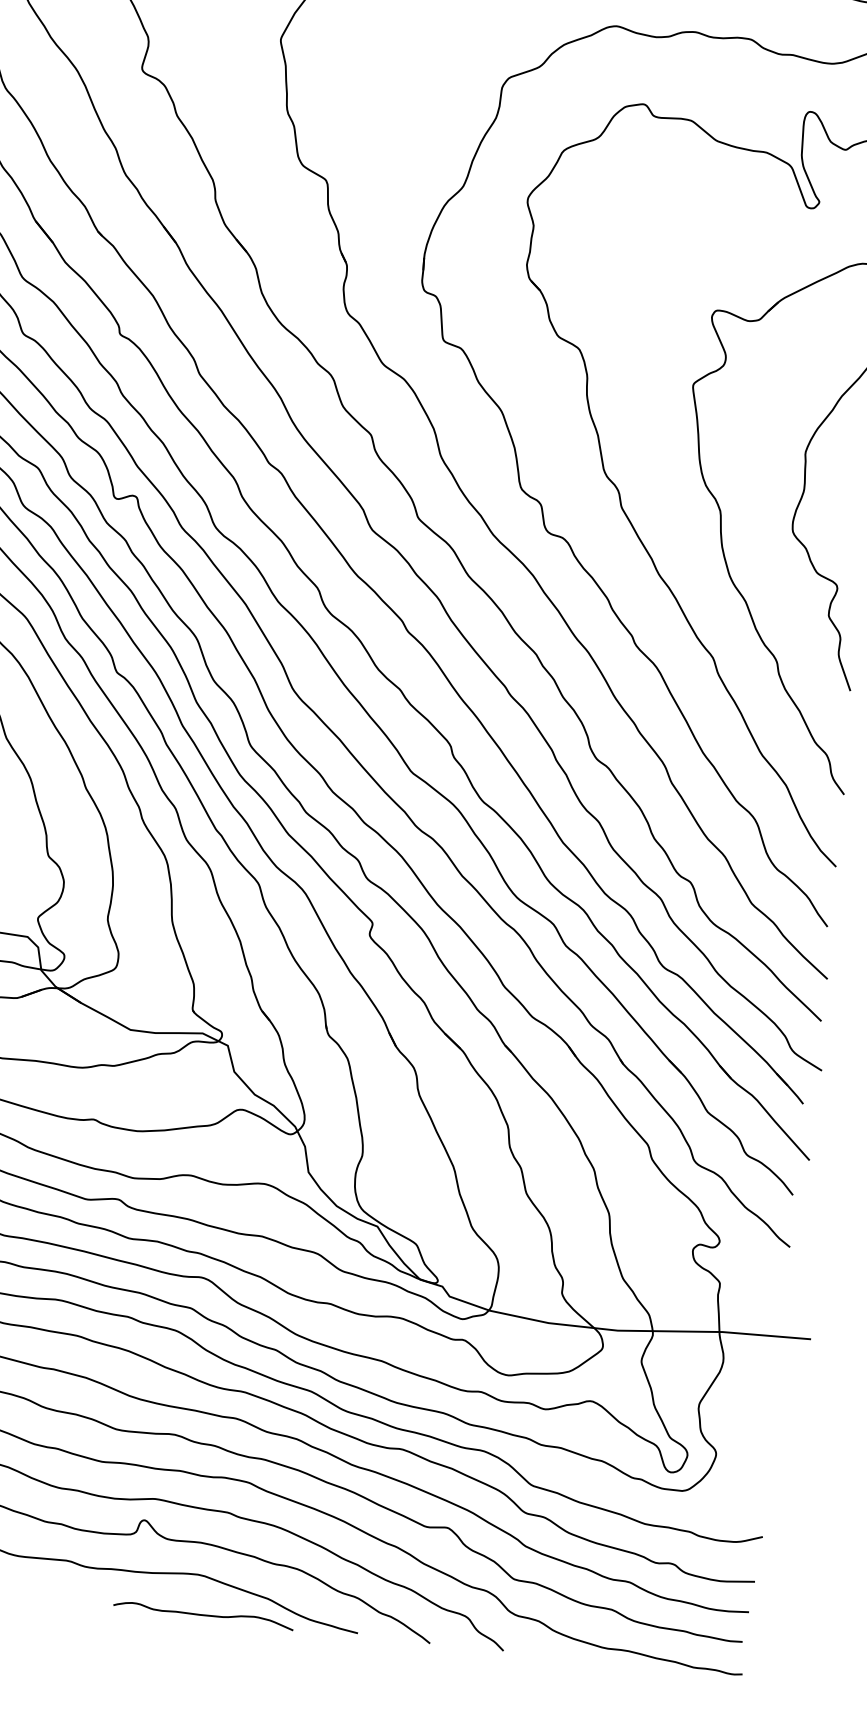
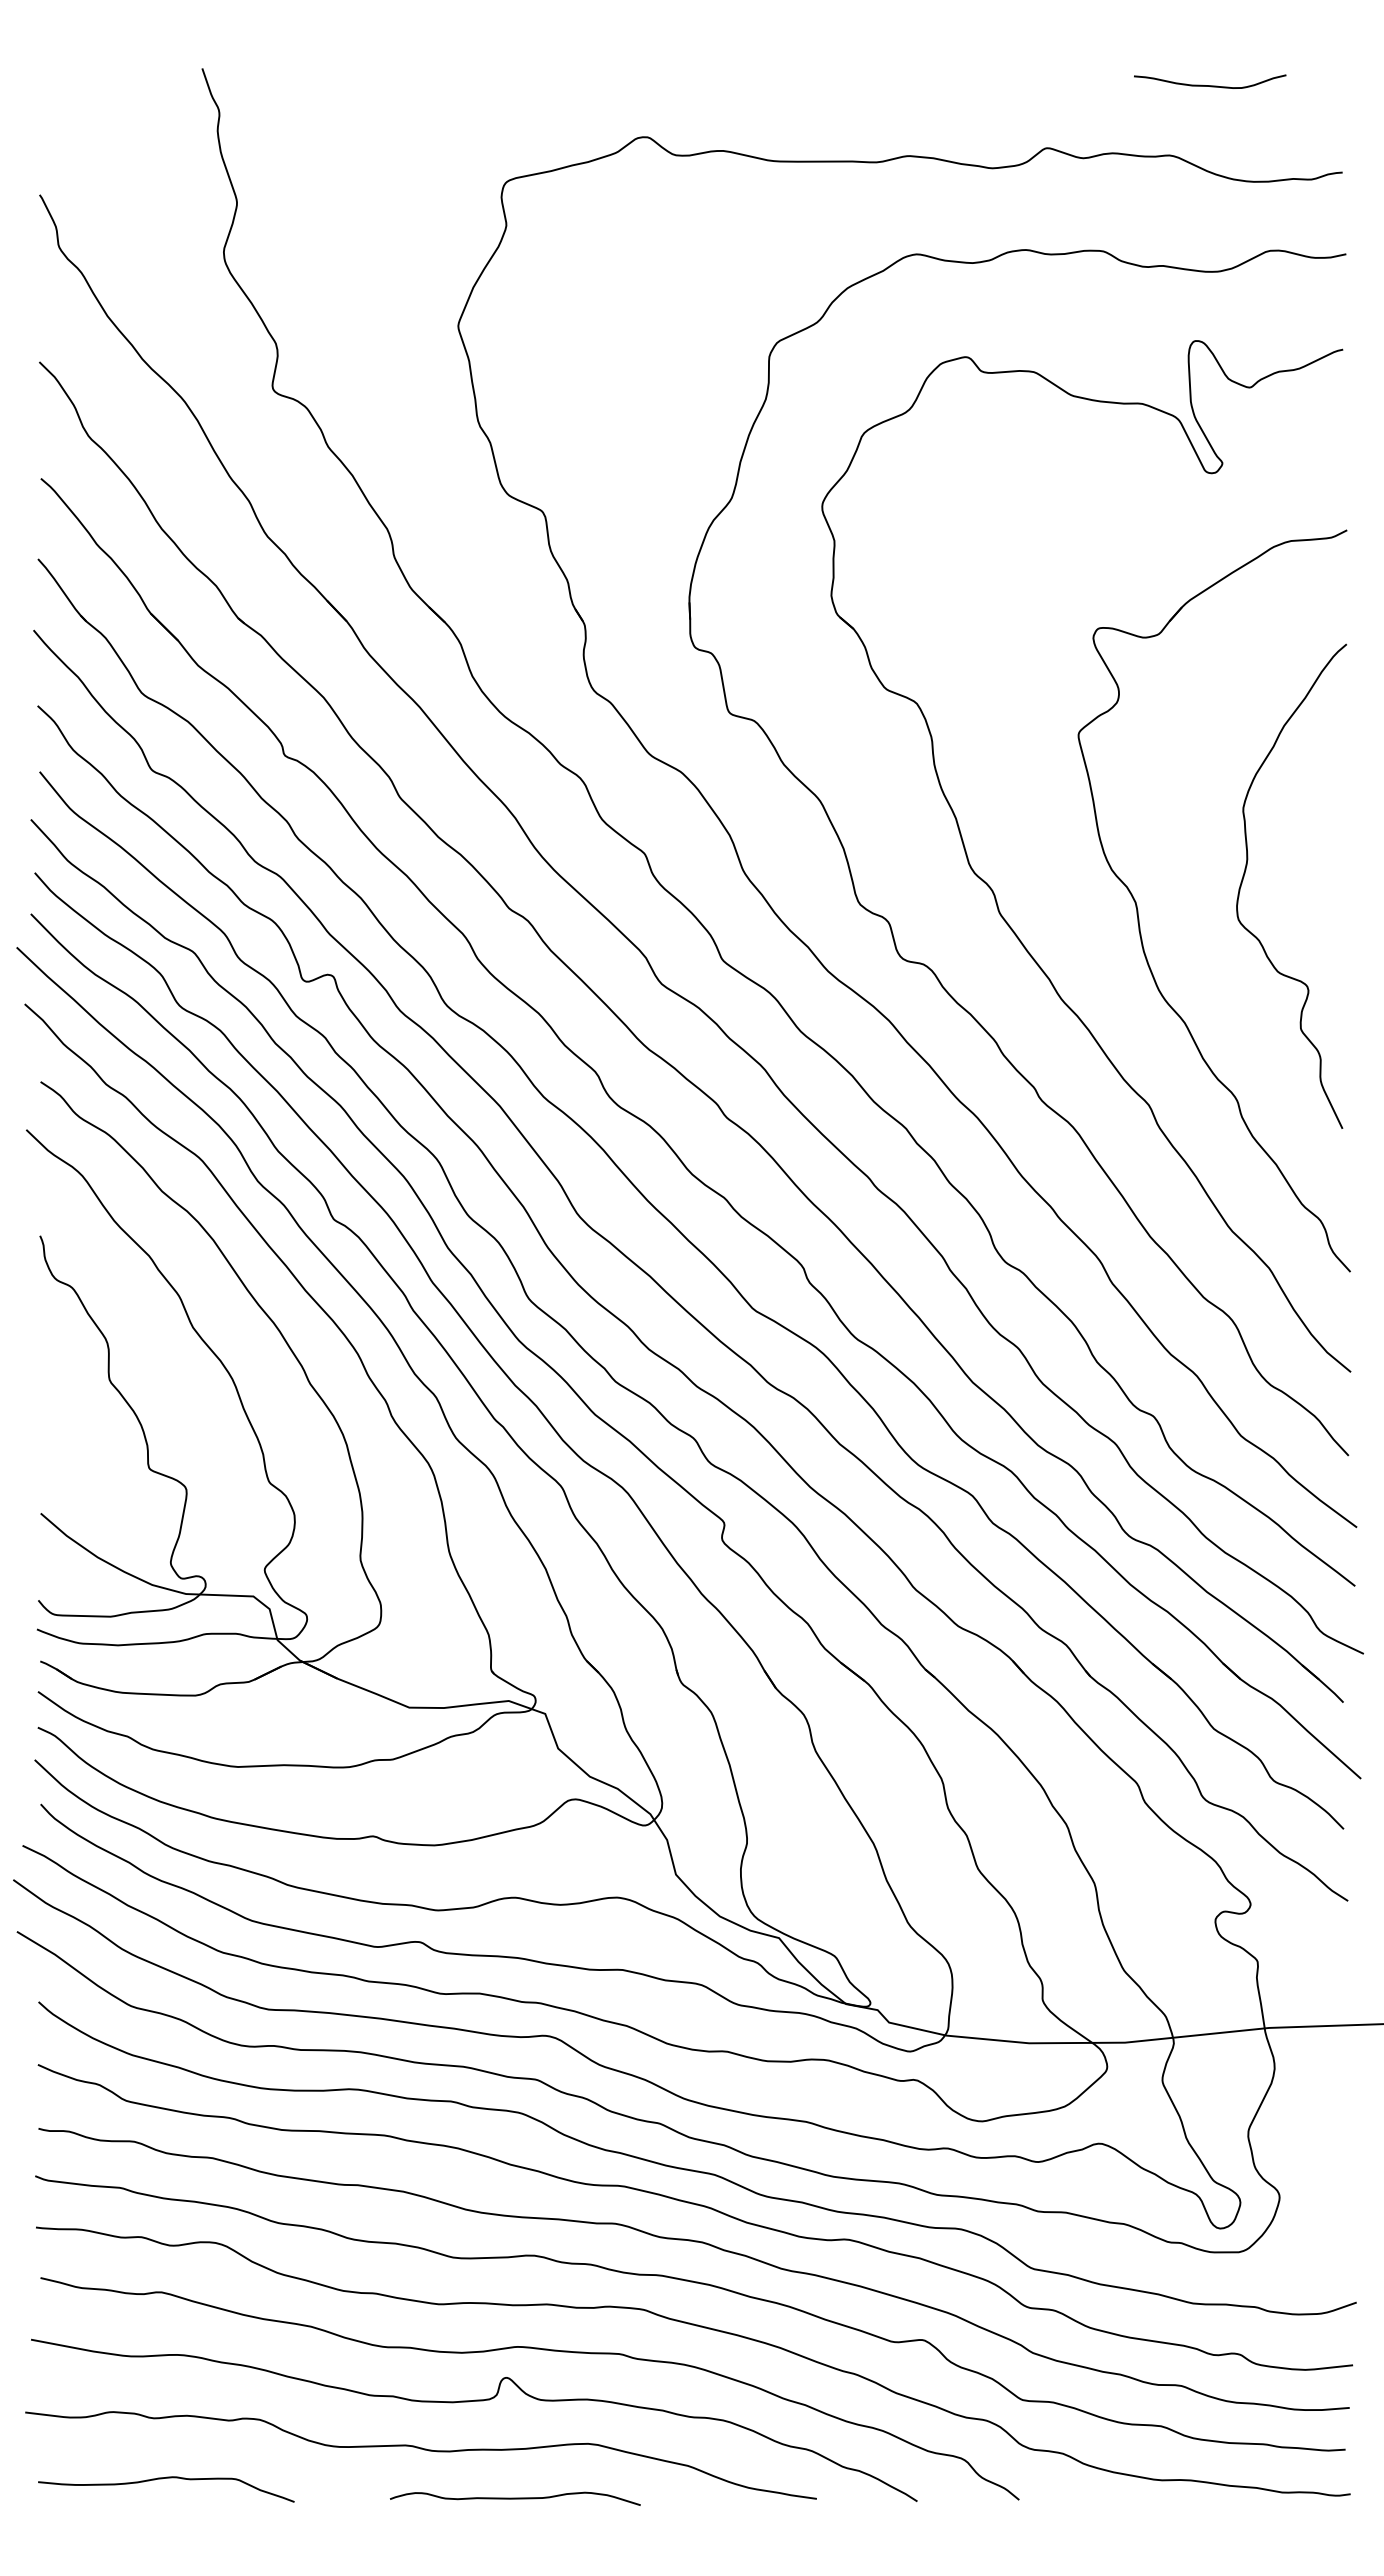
curve: (203, 1615) -> (515, 2498), moved

